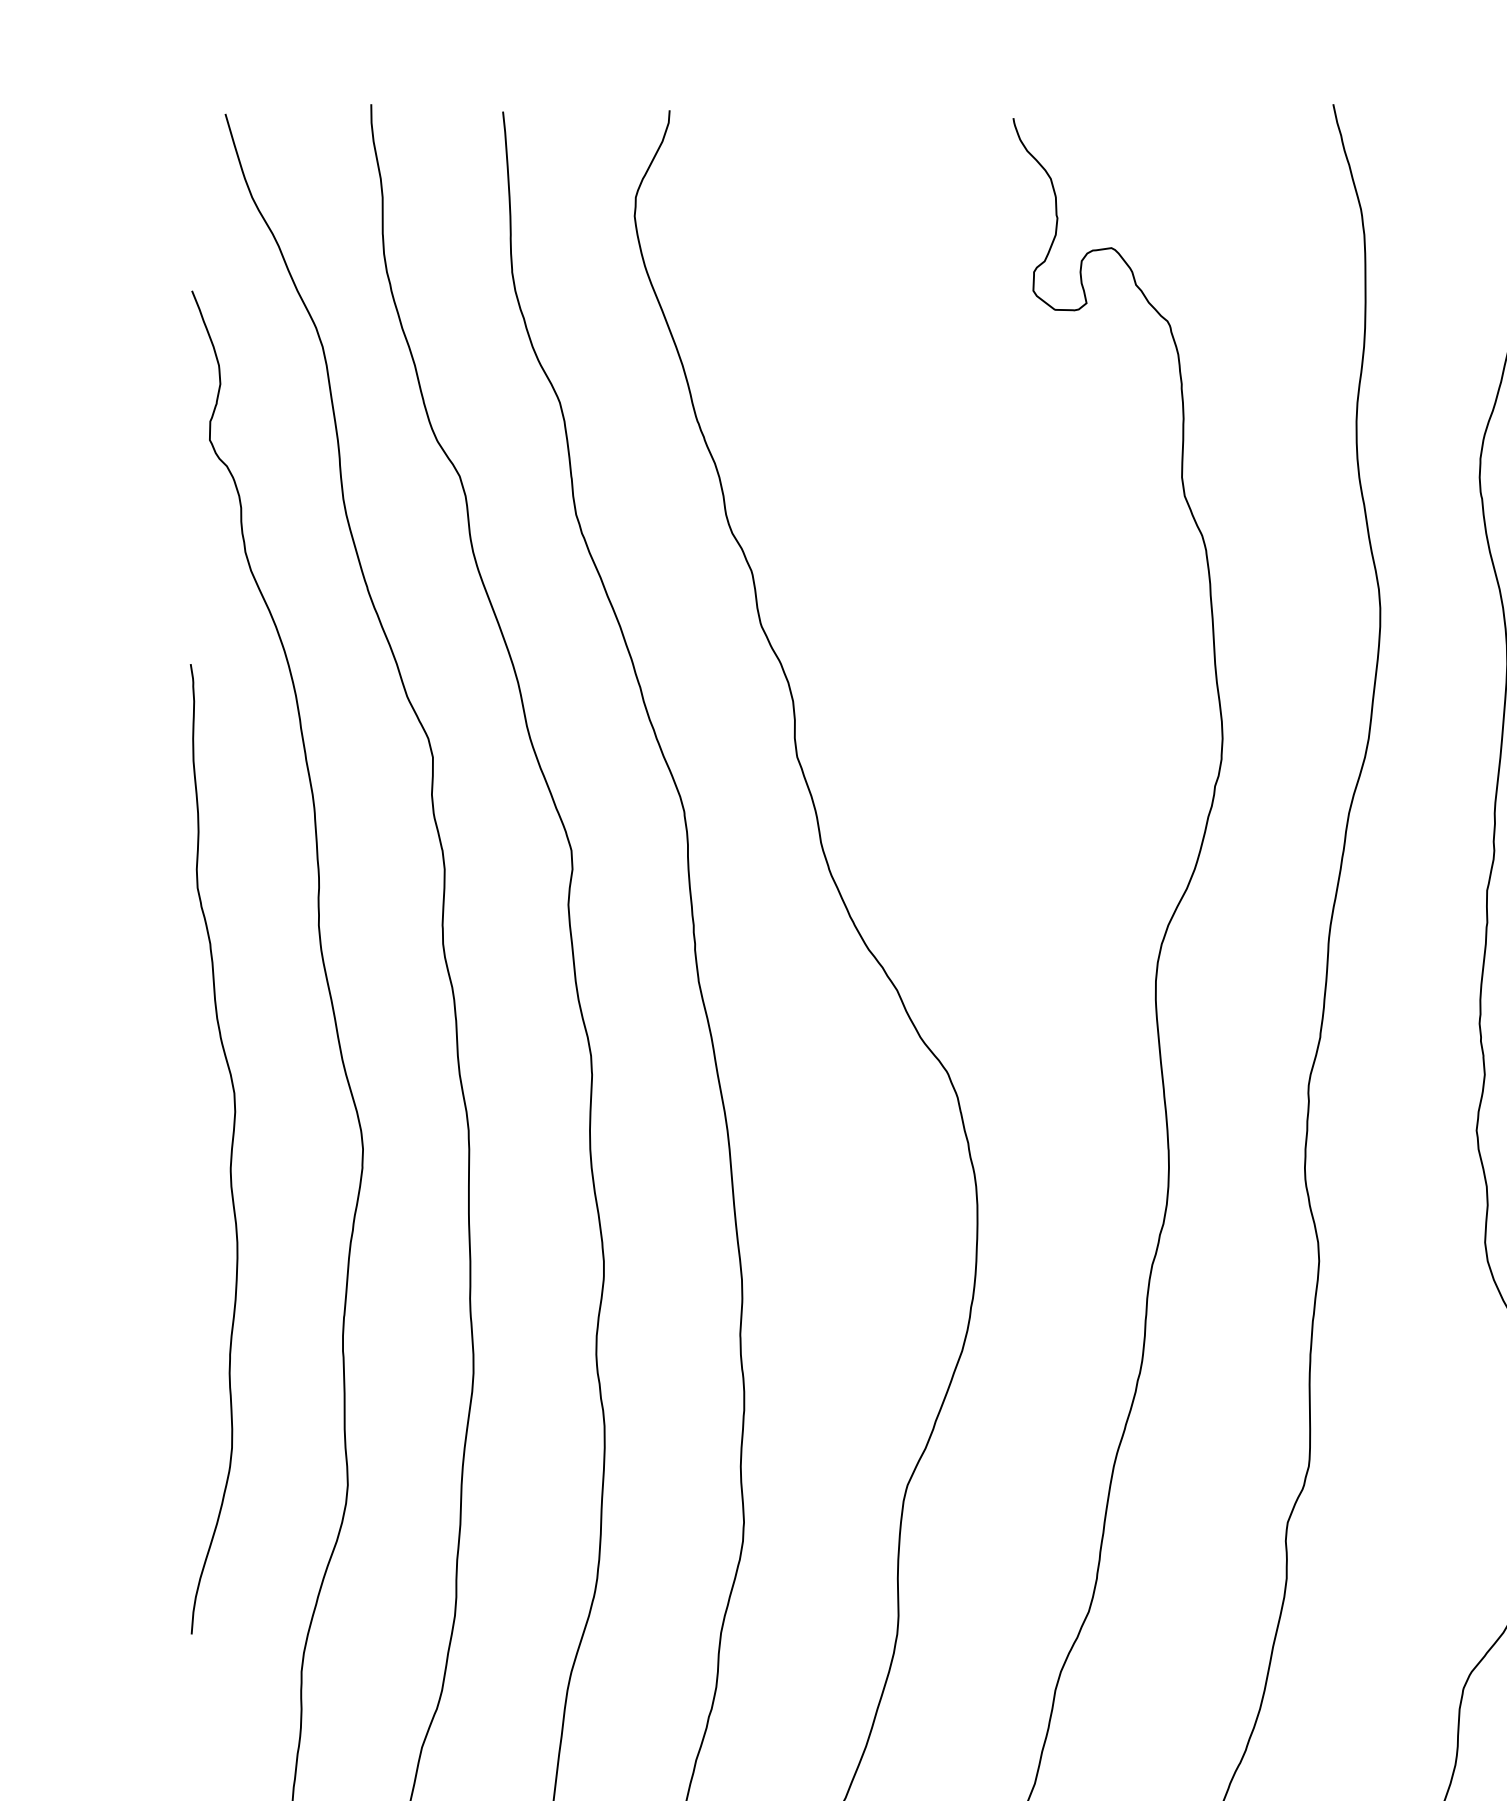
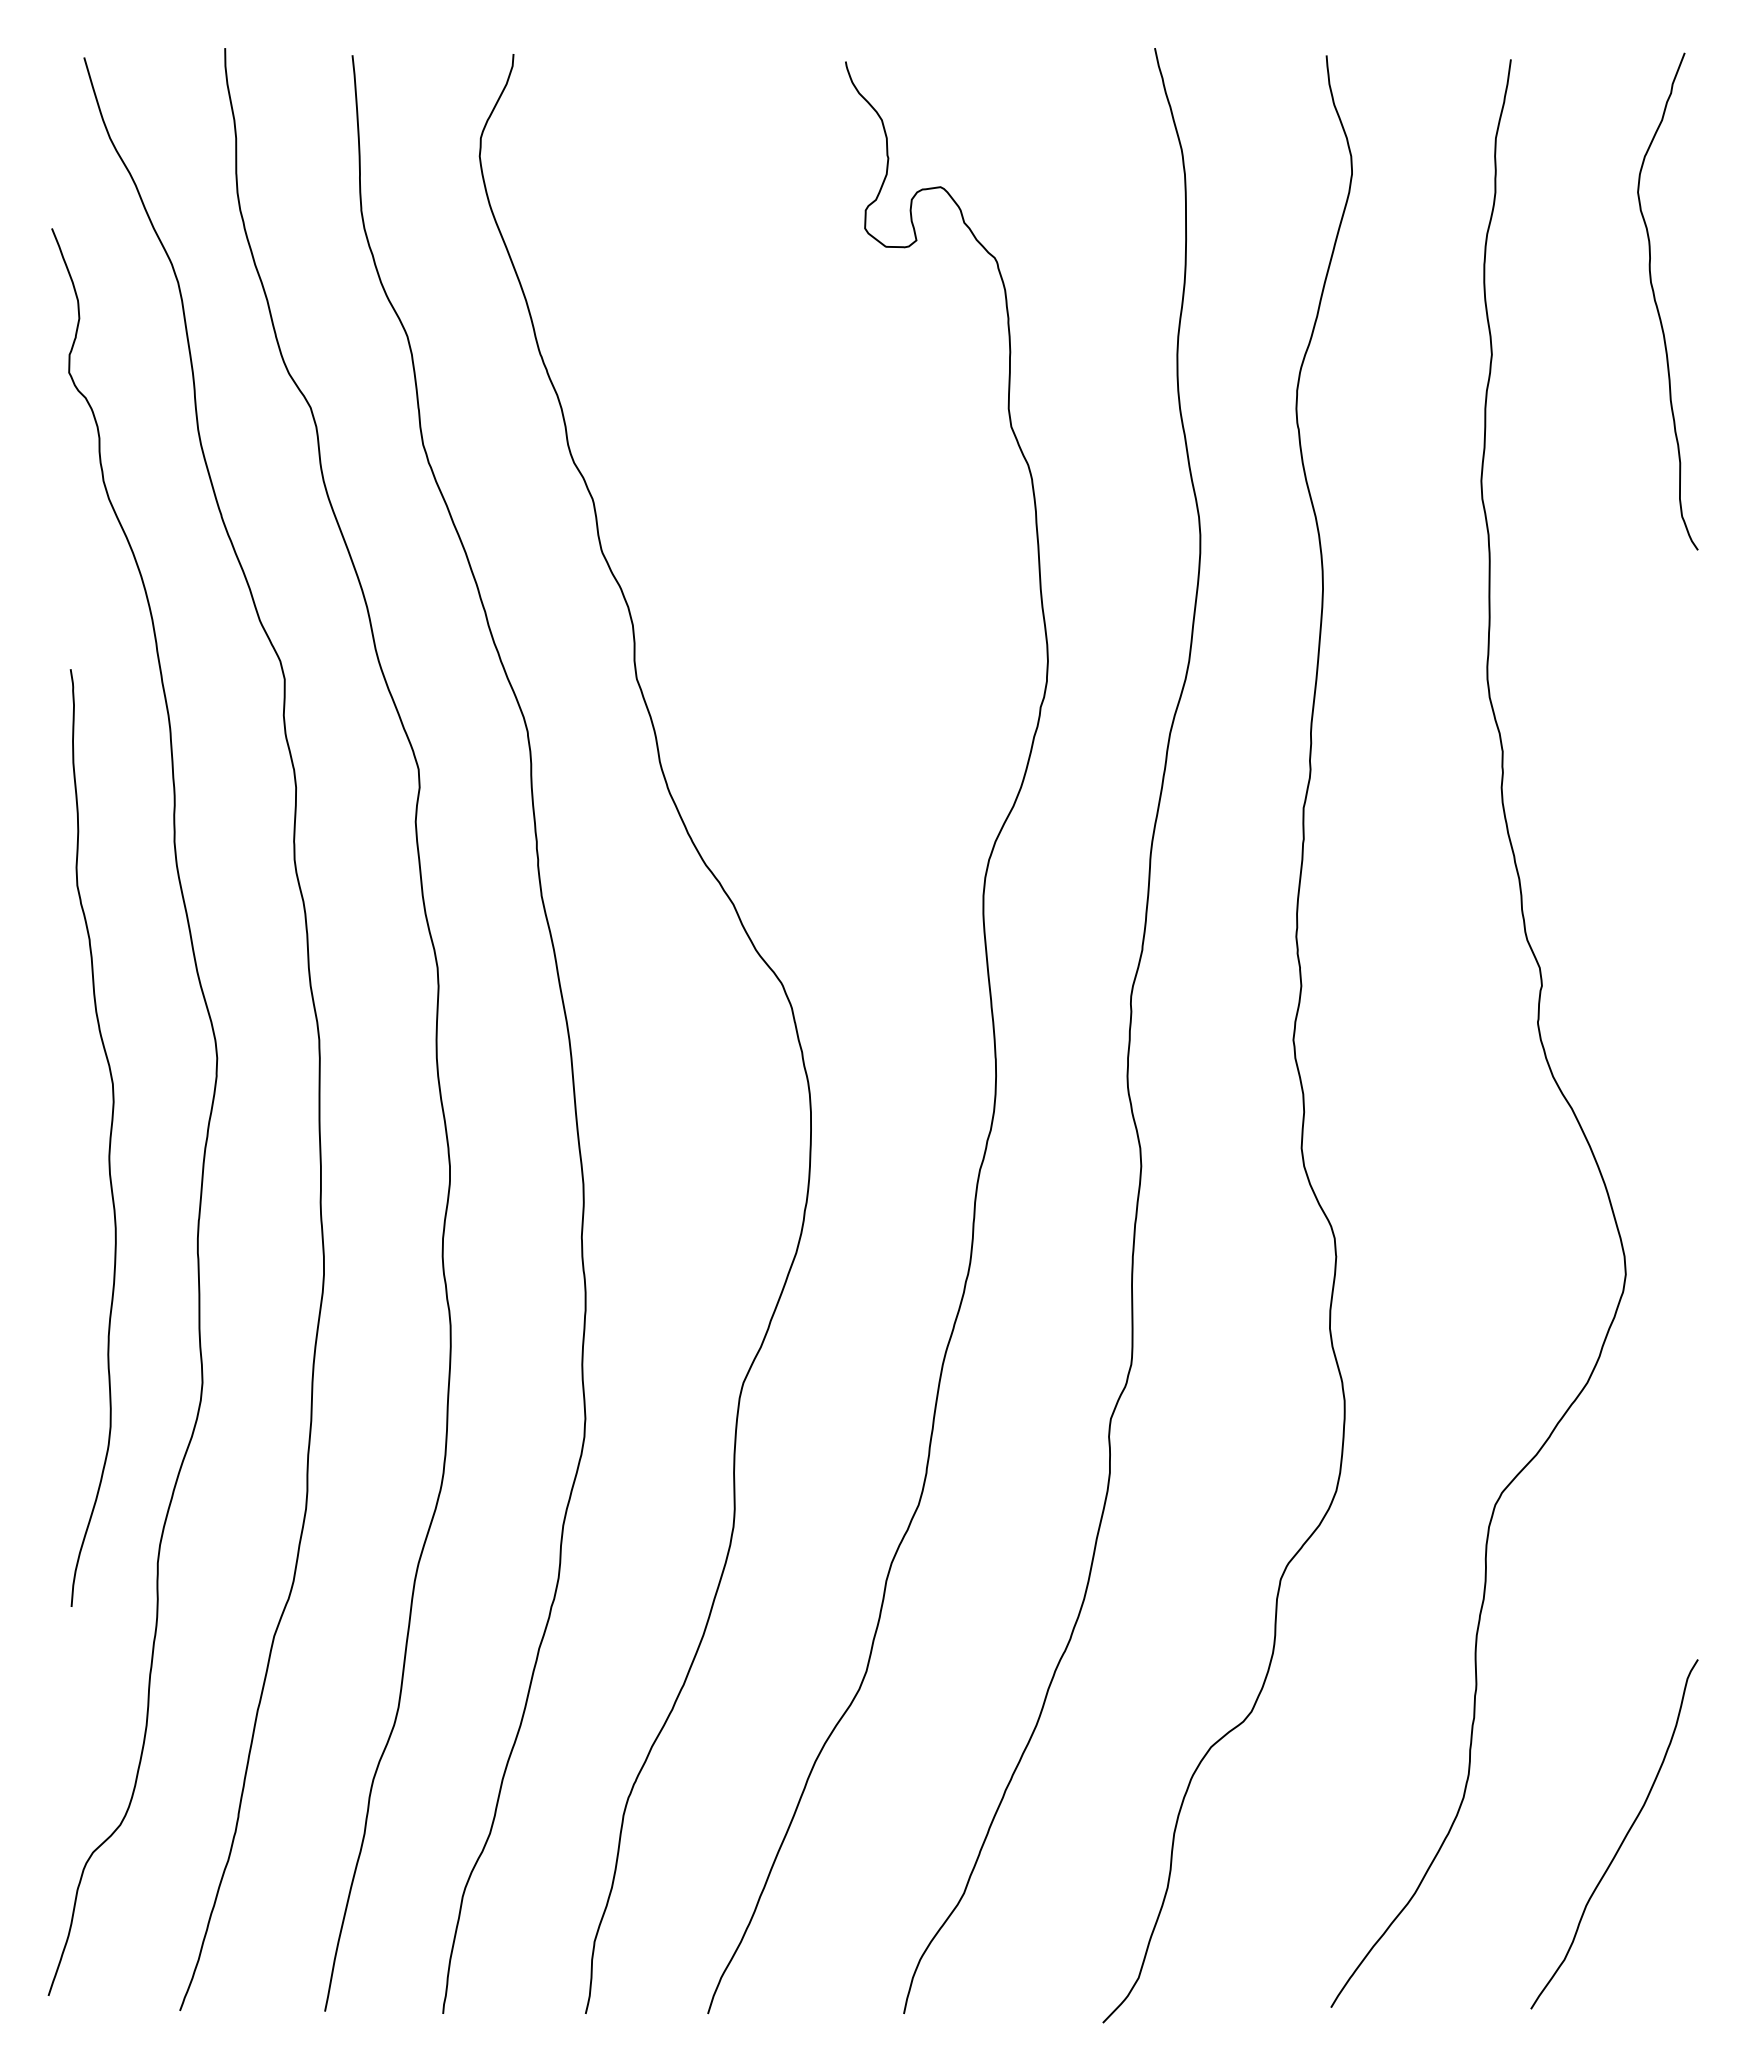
curve: (230, 1148) -> (109, 1137), moved

